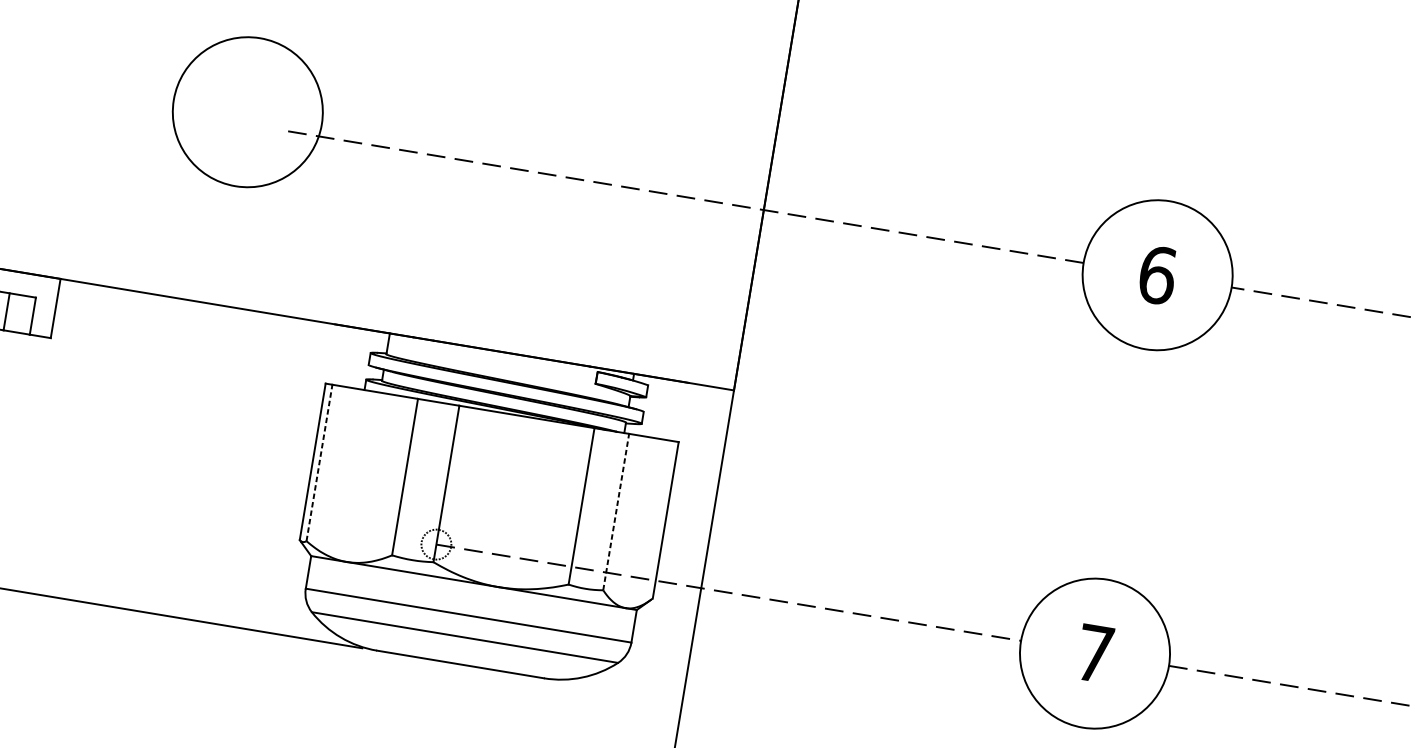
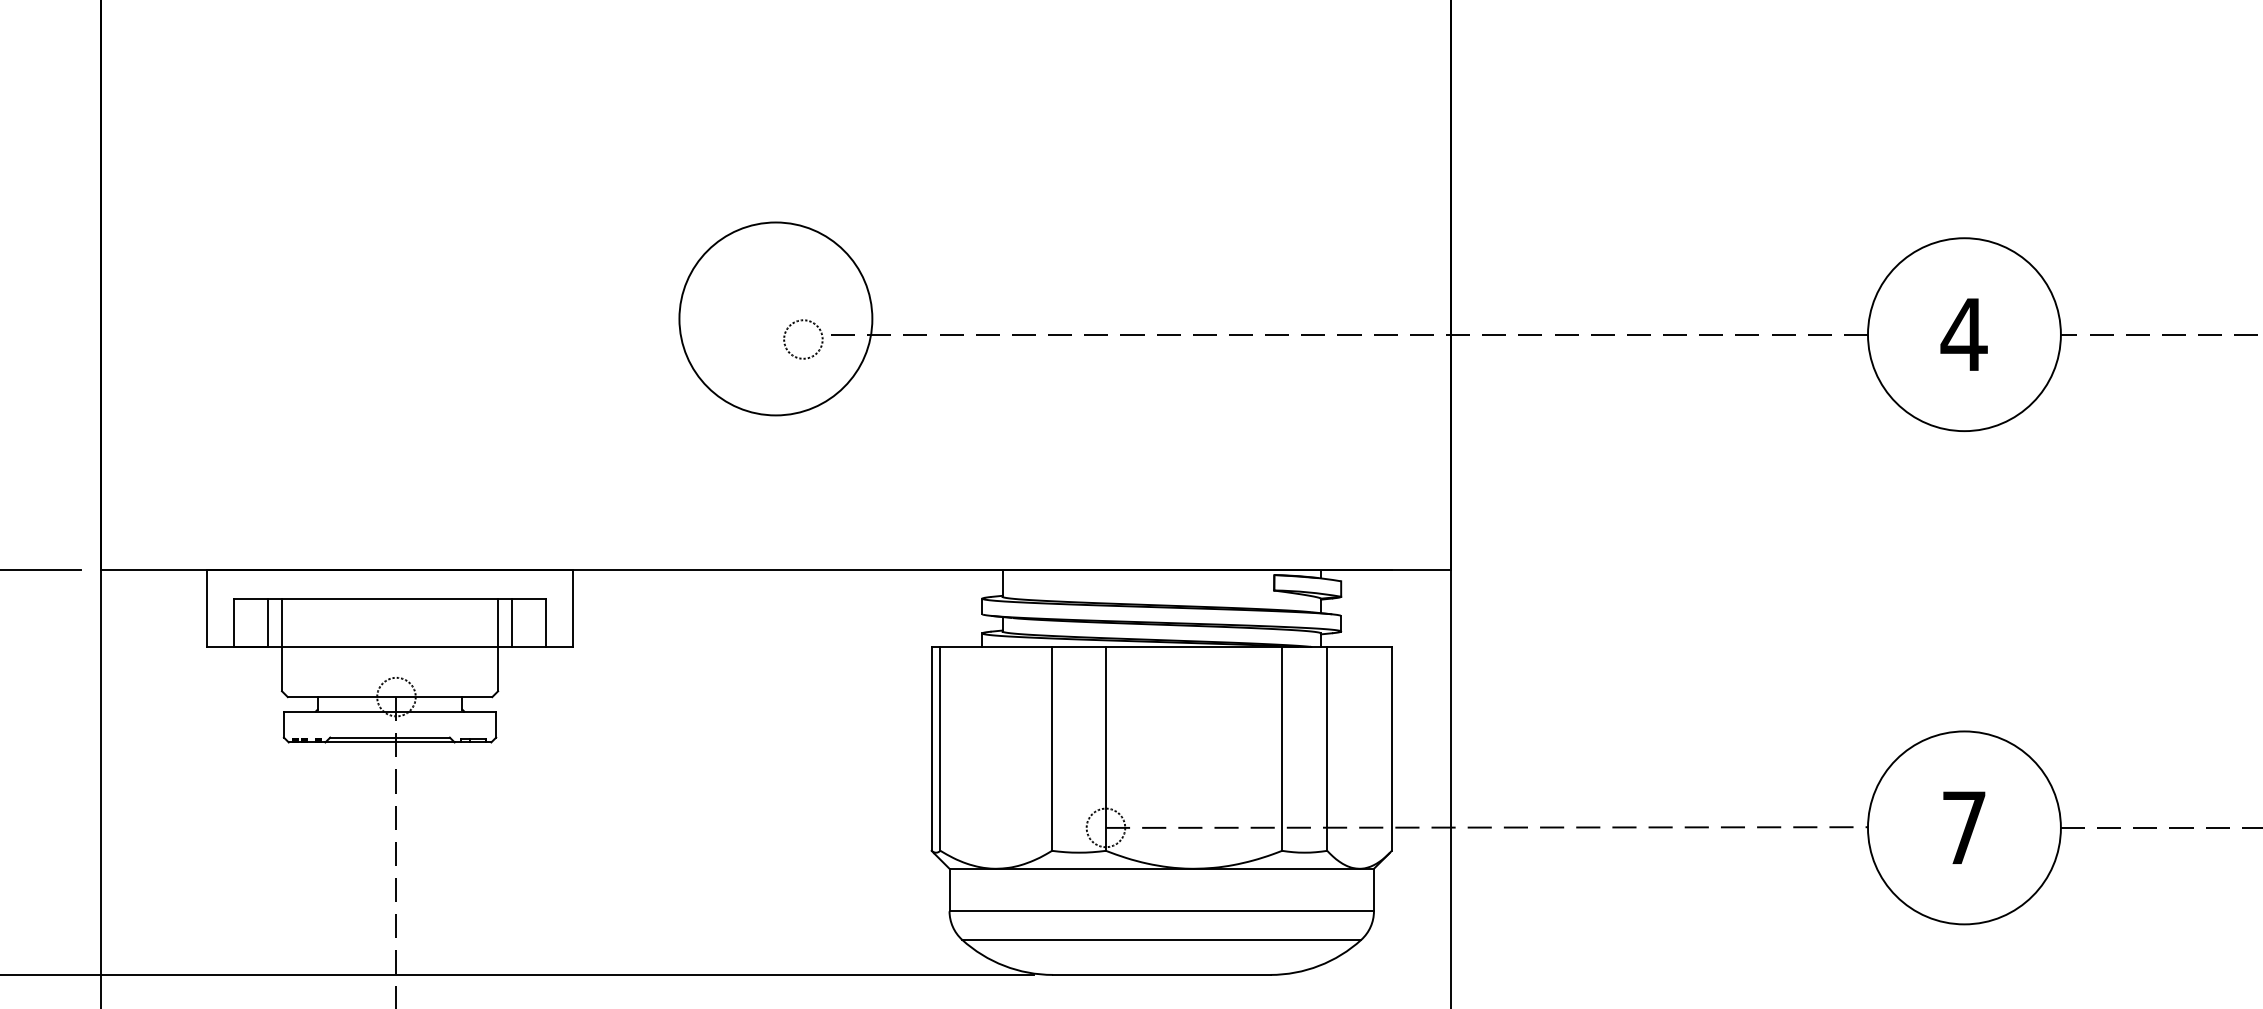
part: (267, 117) -> (802, 321), added
text: (1156, 274) -> (1963, 334), 6 -> 4
line: (319, 462) -> (940, 748), dashed -> solid
line: (616, 511) -> (1327, 748), dashed -> solid

